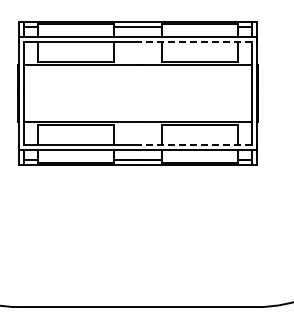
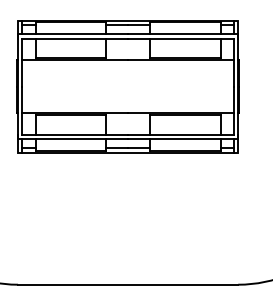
line: (194, 41) -> (180, 38), dashed -> solid
line: (194, 145) -> (180, 134), dashed -> solid

